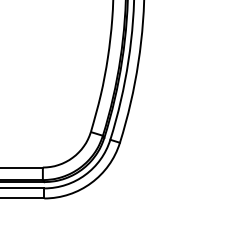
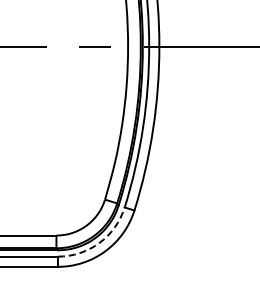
arc: (85, 175) -> (99, 243), solid -> dashed

